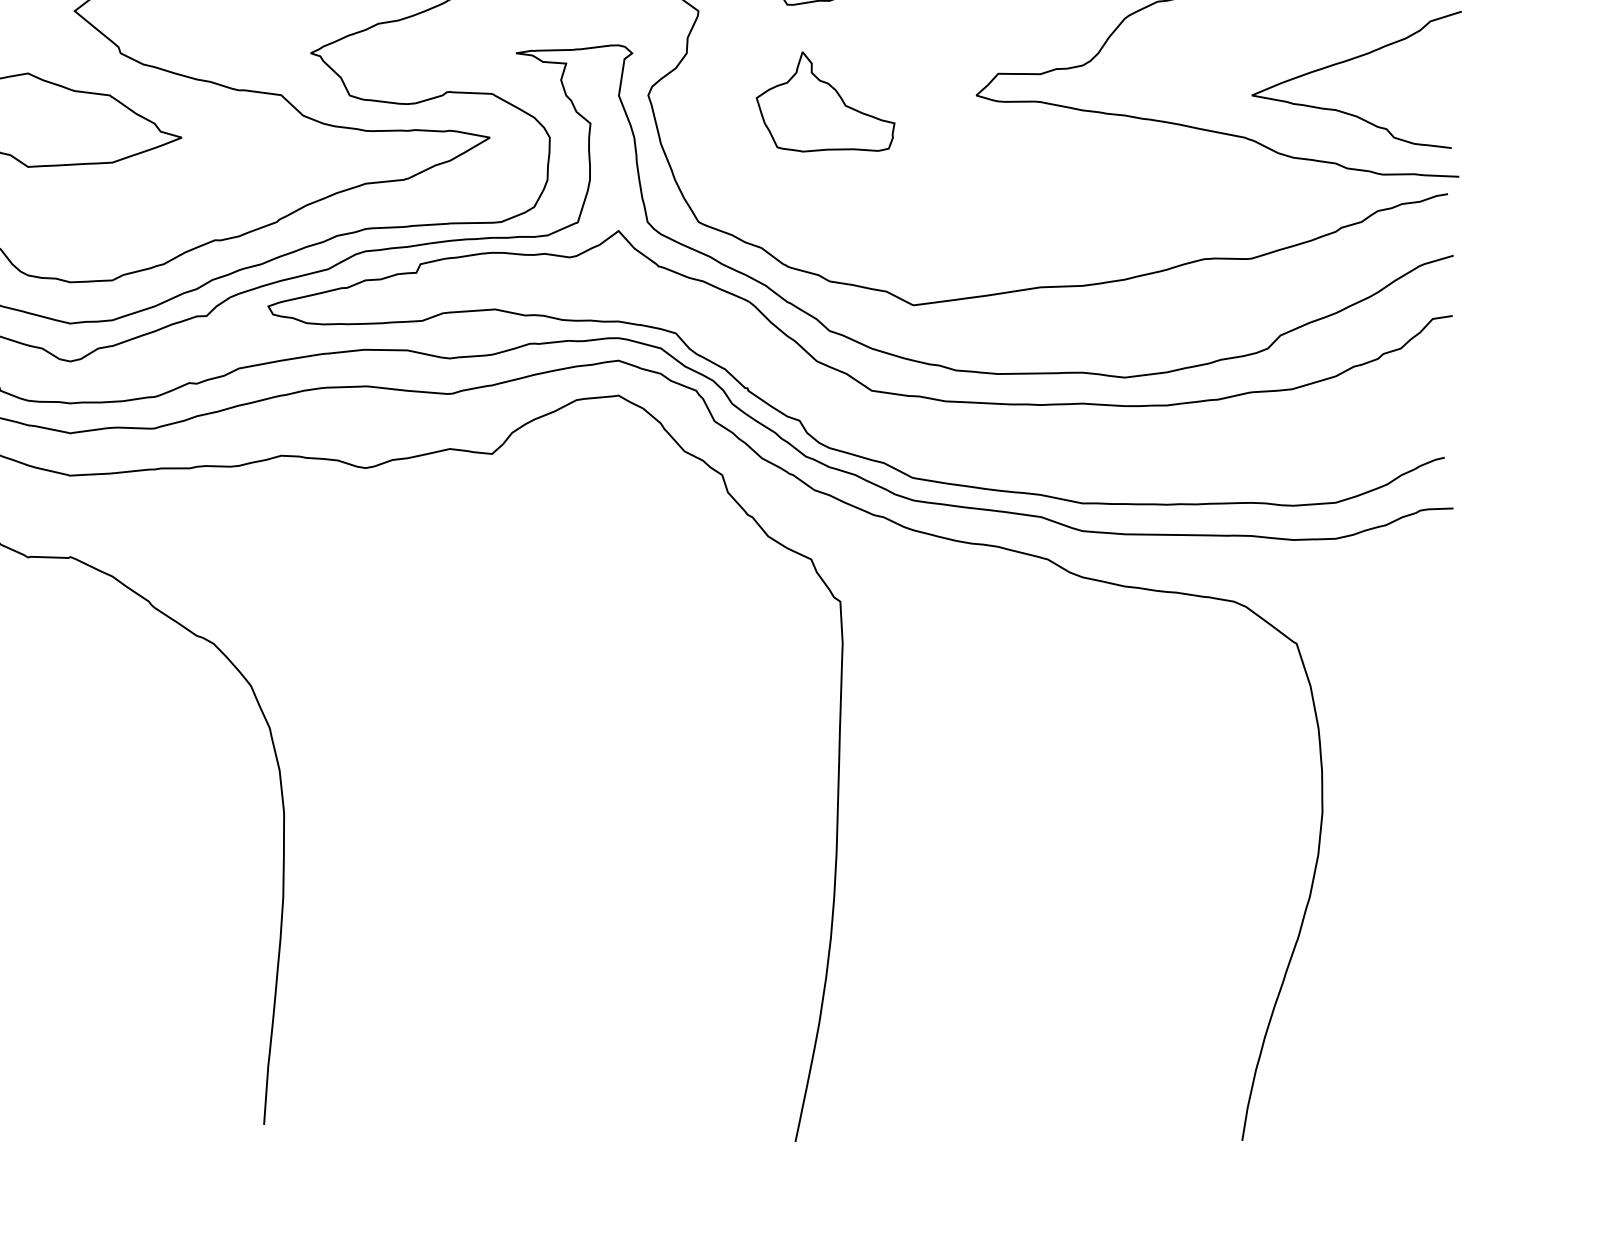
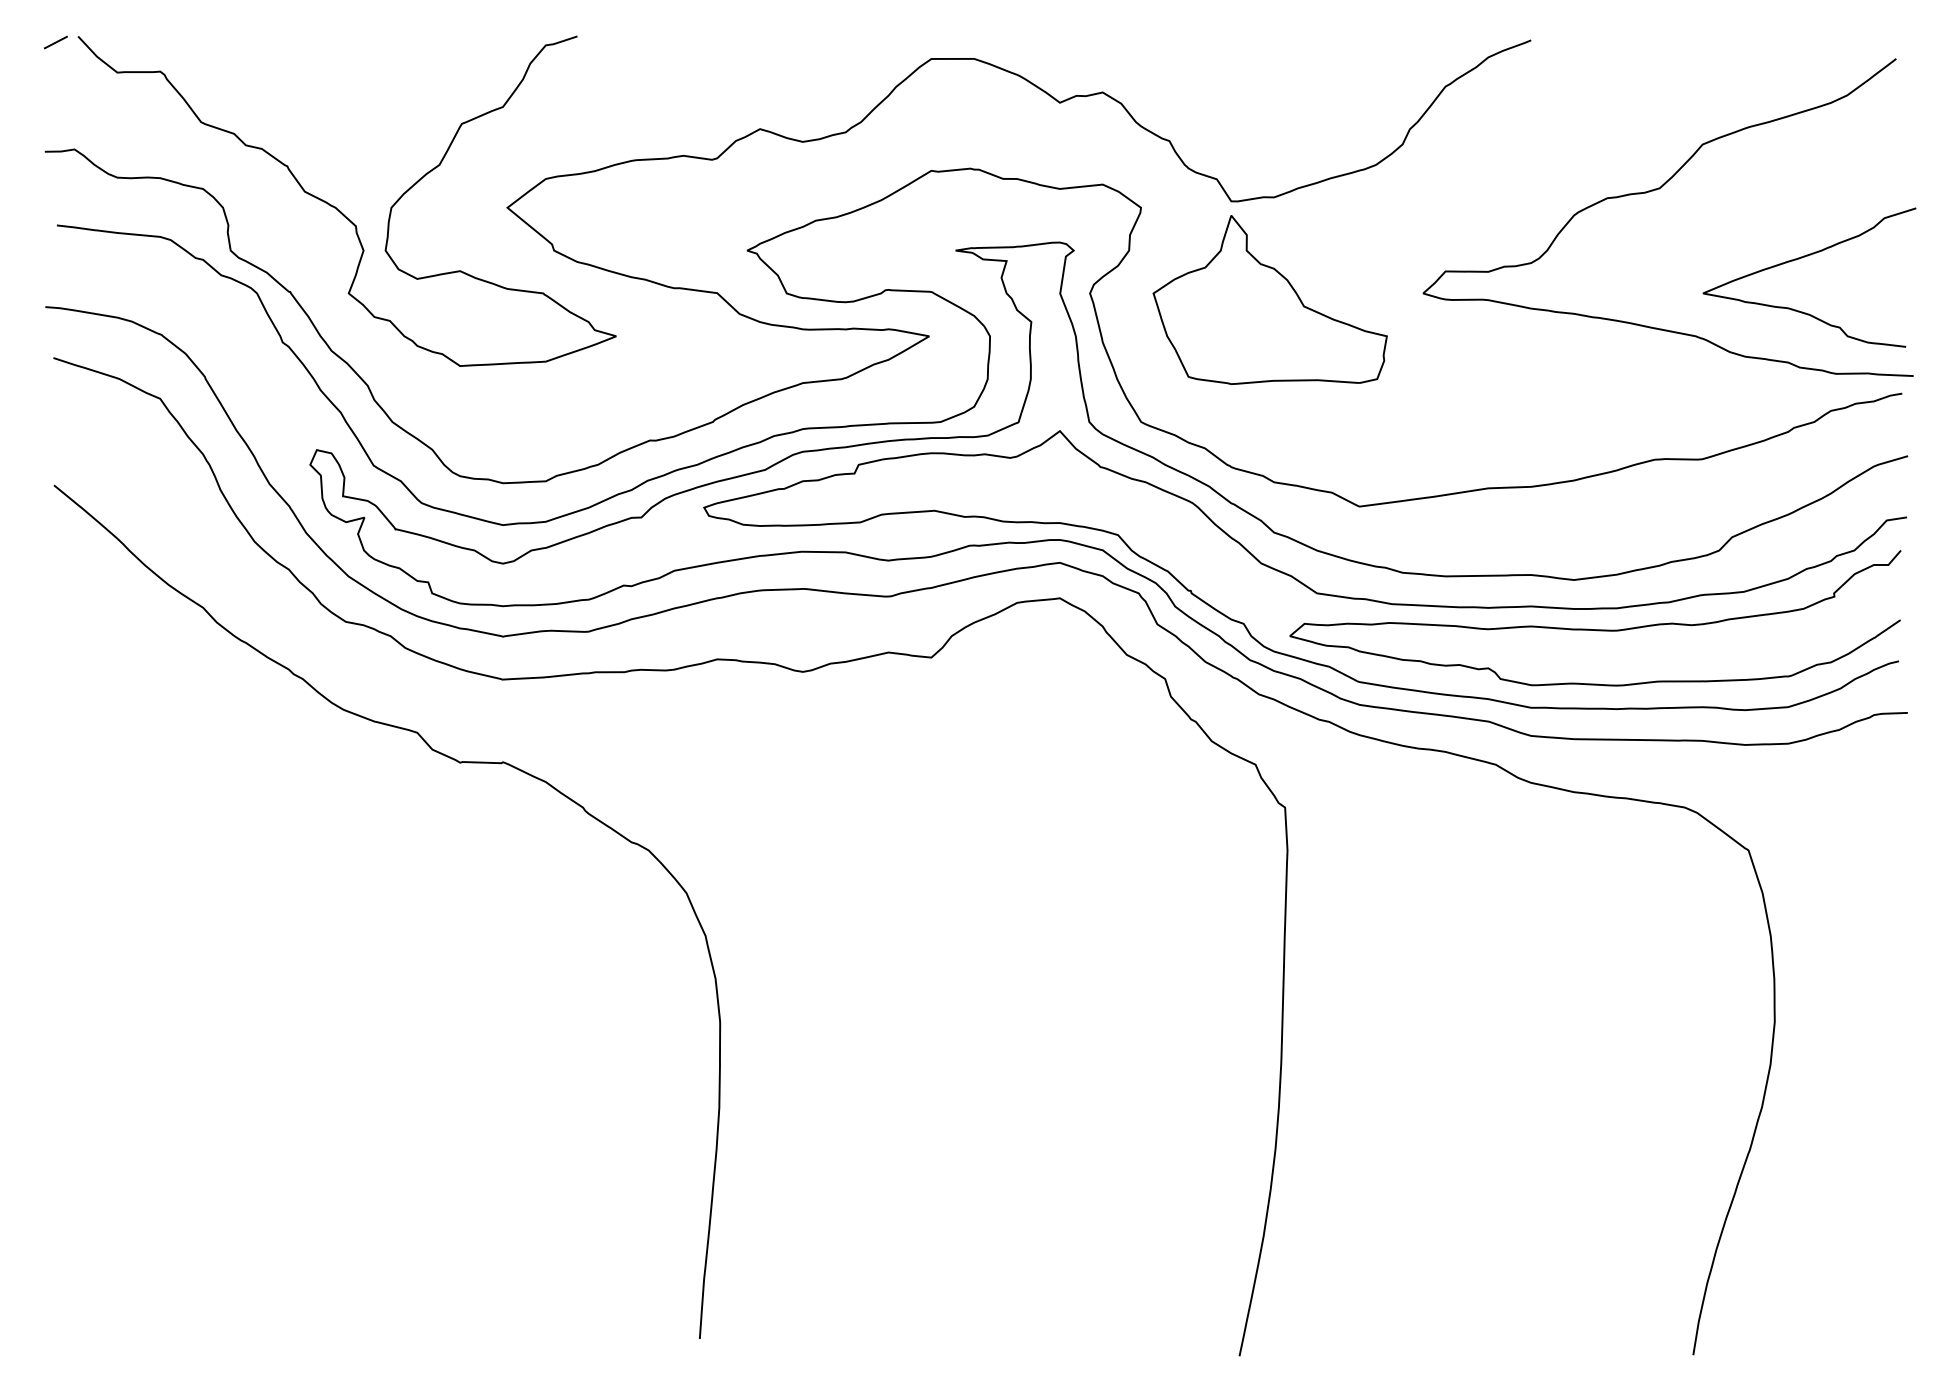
part: (824, 101) -> (1269, 299), size x1.67
curve: (1145, 426) -> (1595, 629), added

